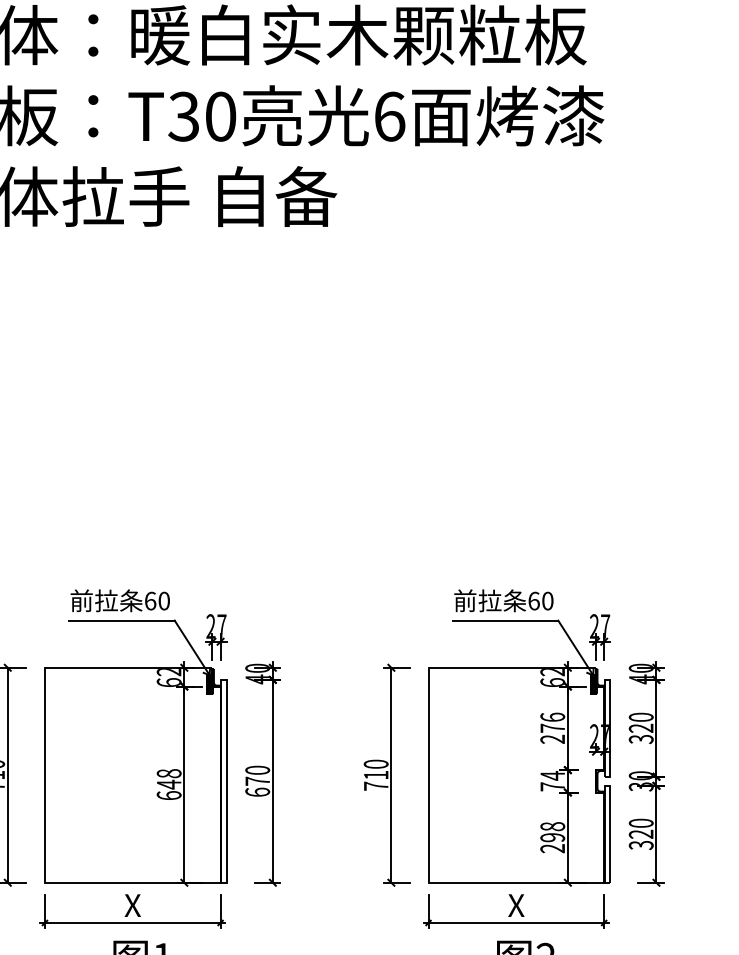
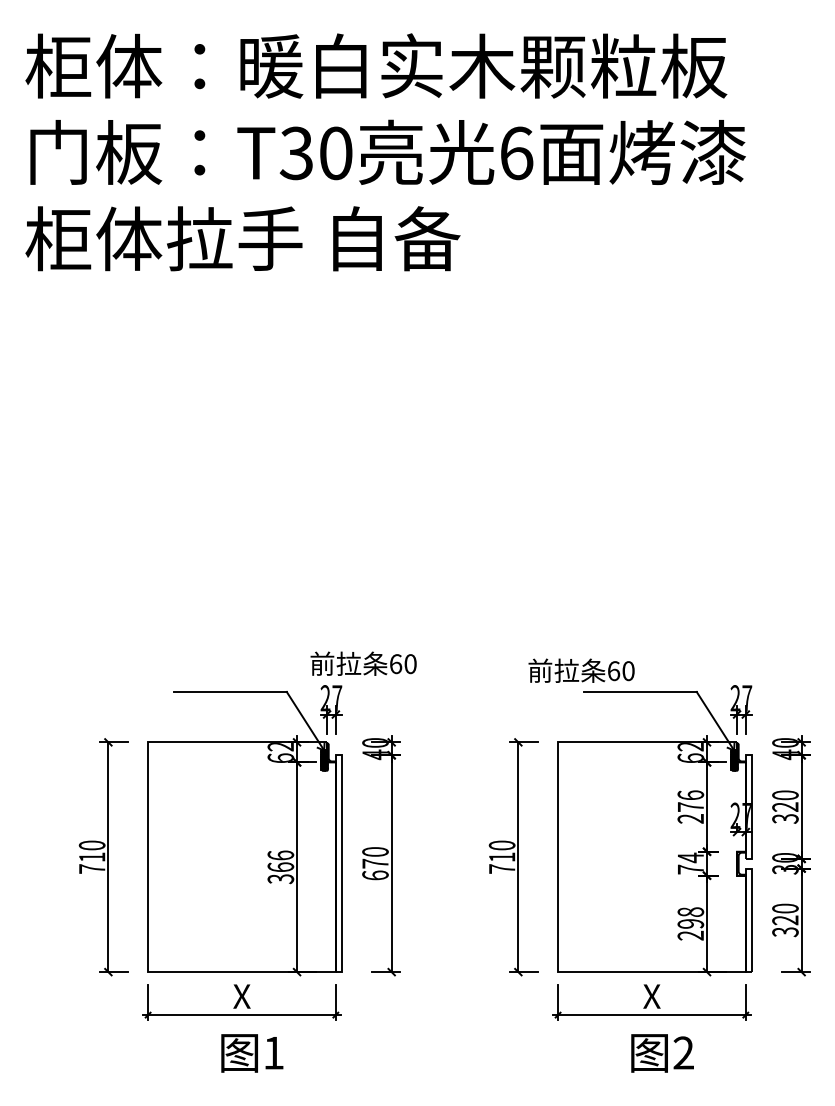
text: (120, 600) -> (363, 663), moved
text: (503, 600) -> (581, 670), moved
text: (168, 784) -> (280, 867), 648 -> 366

